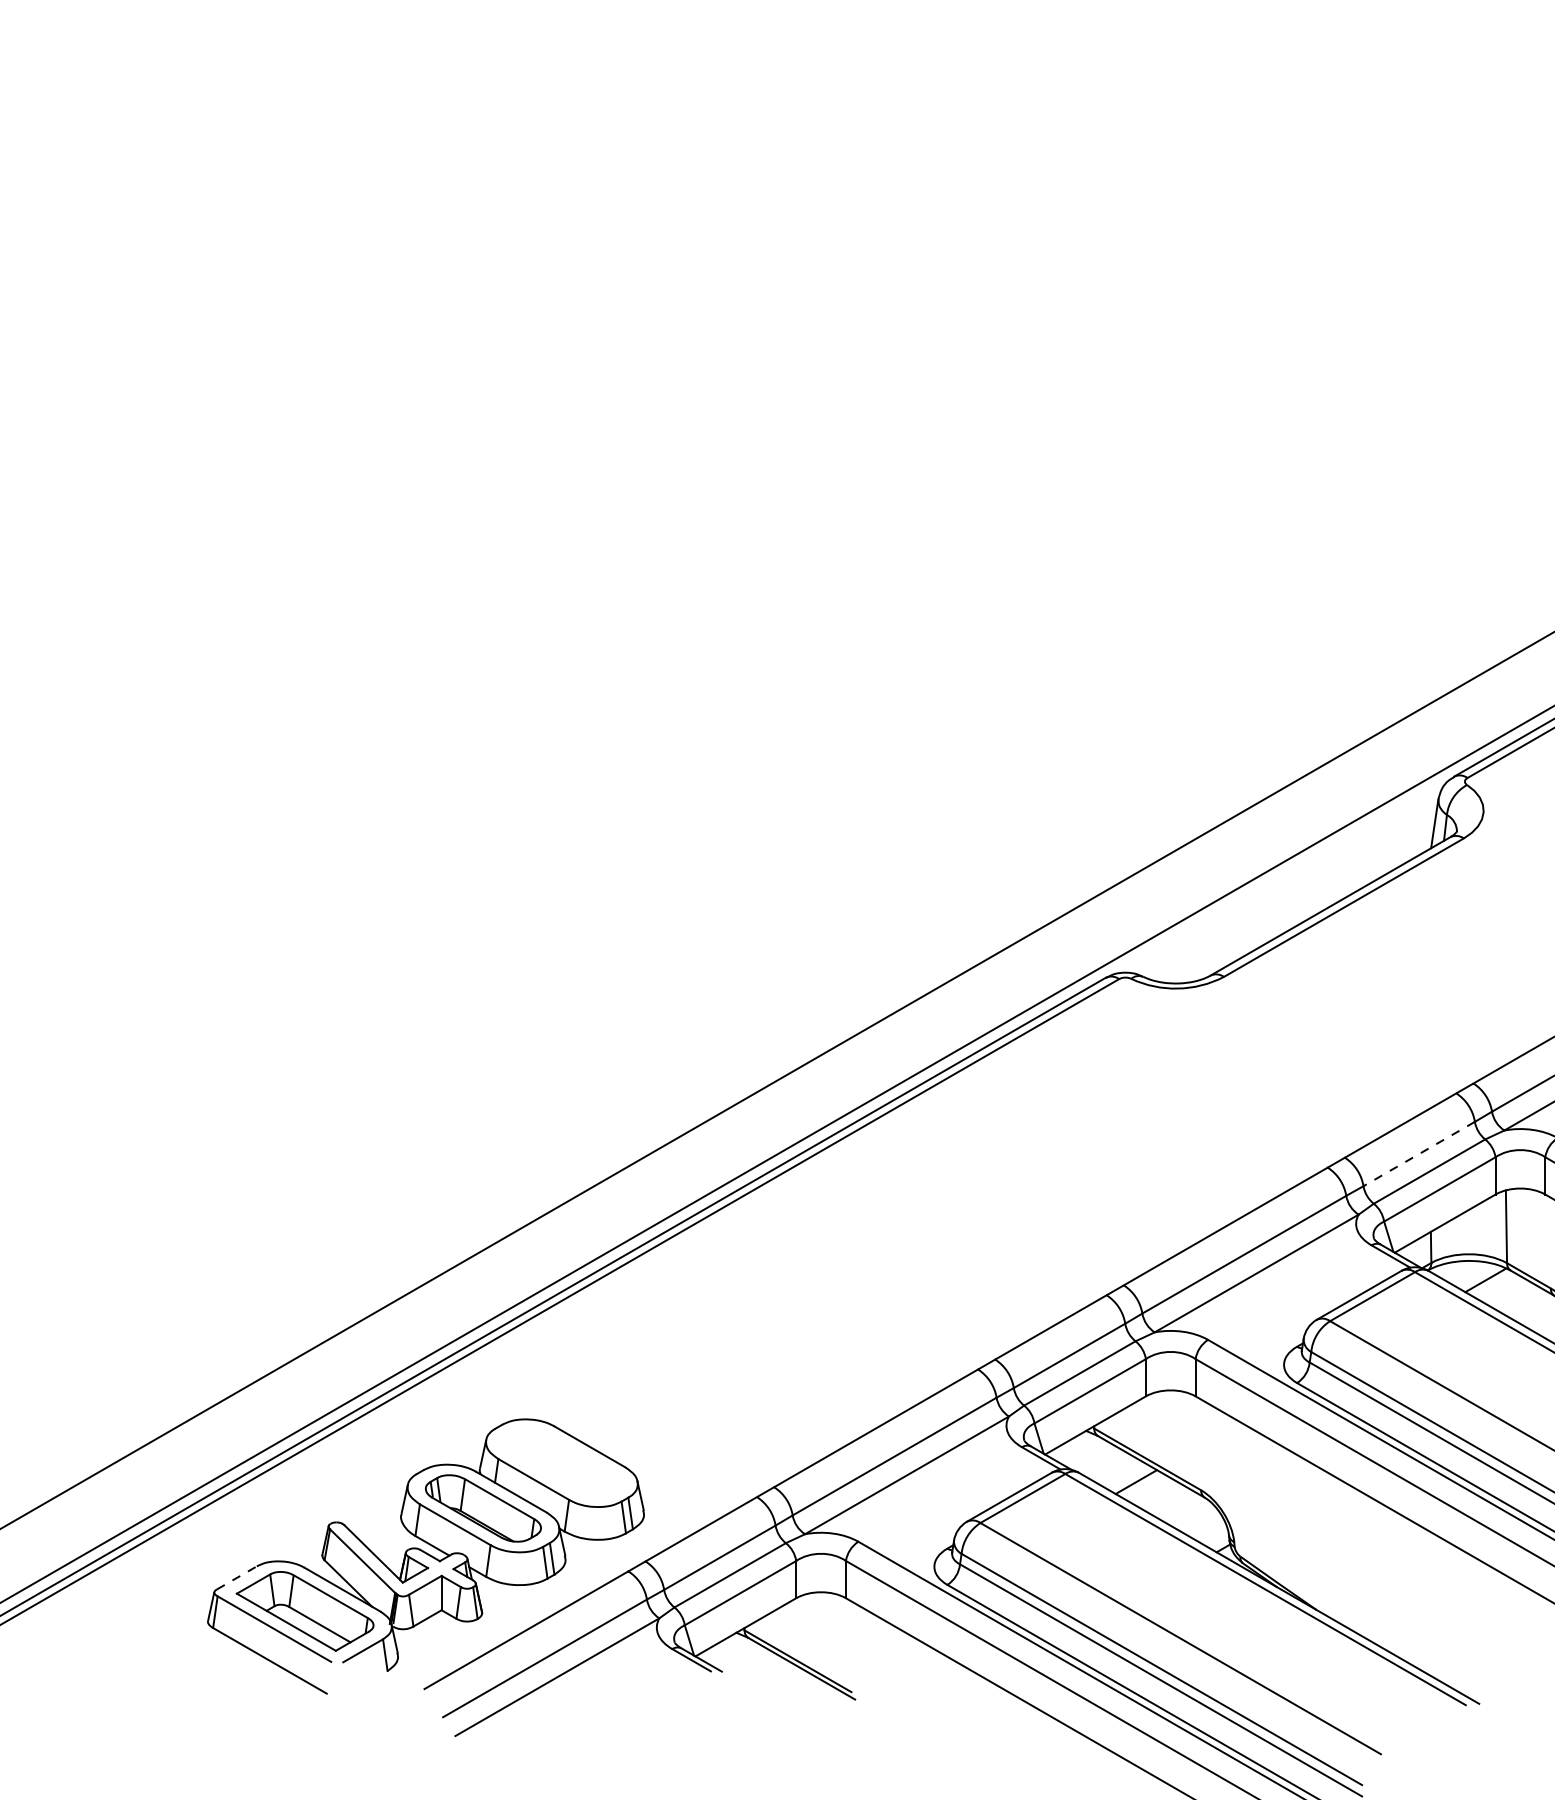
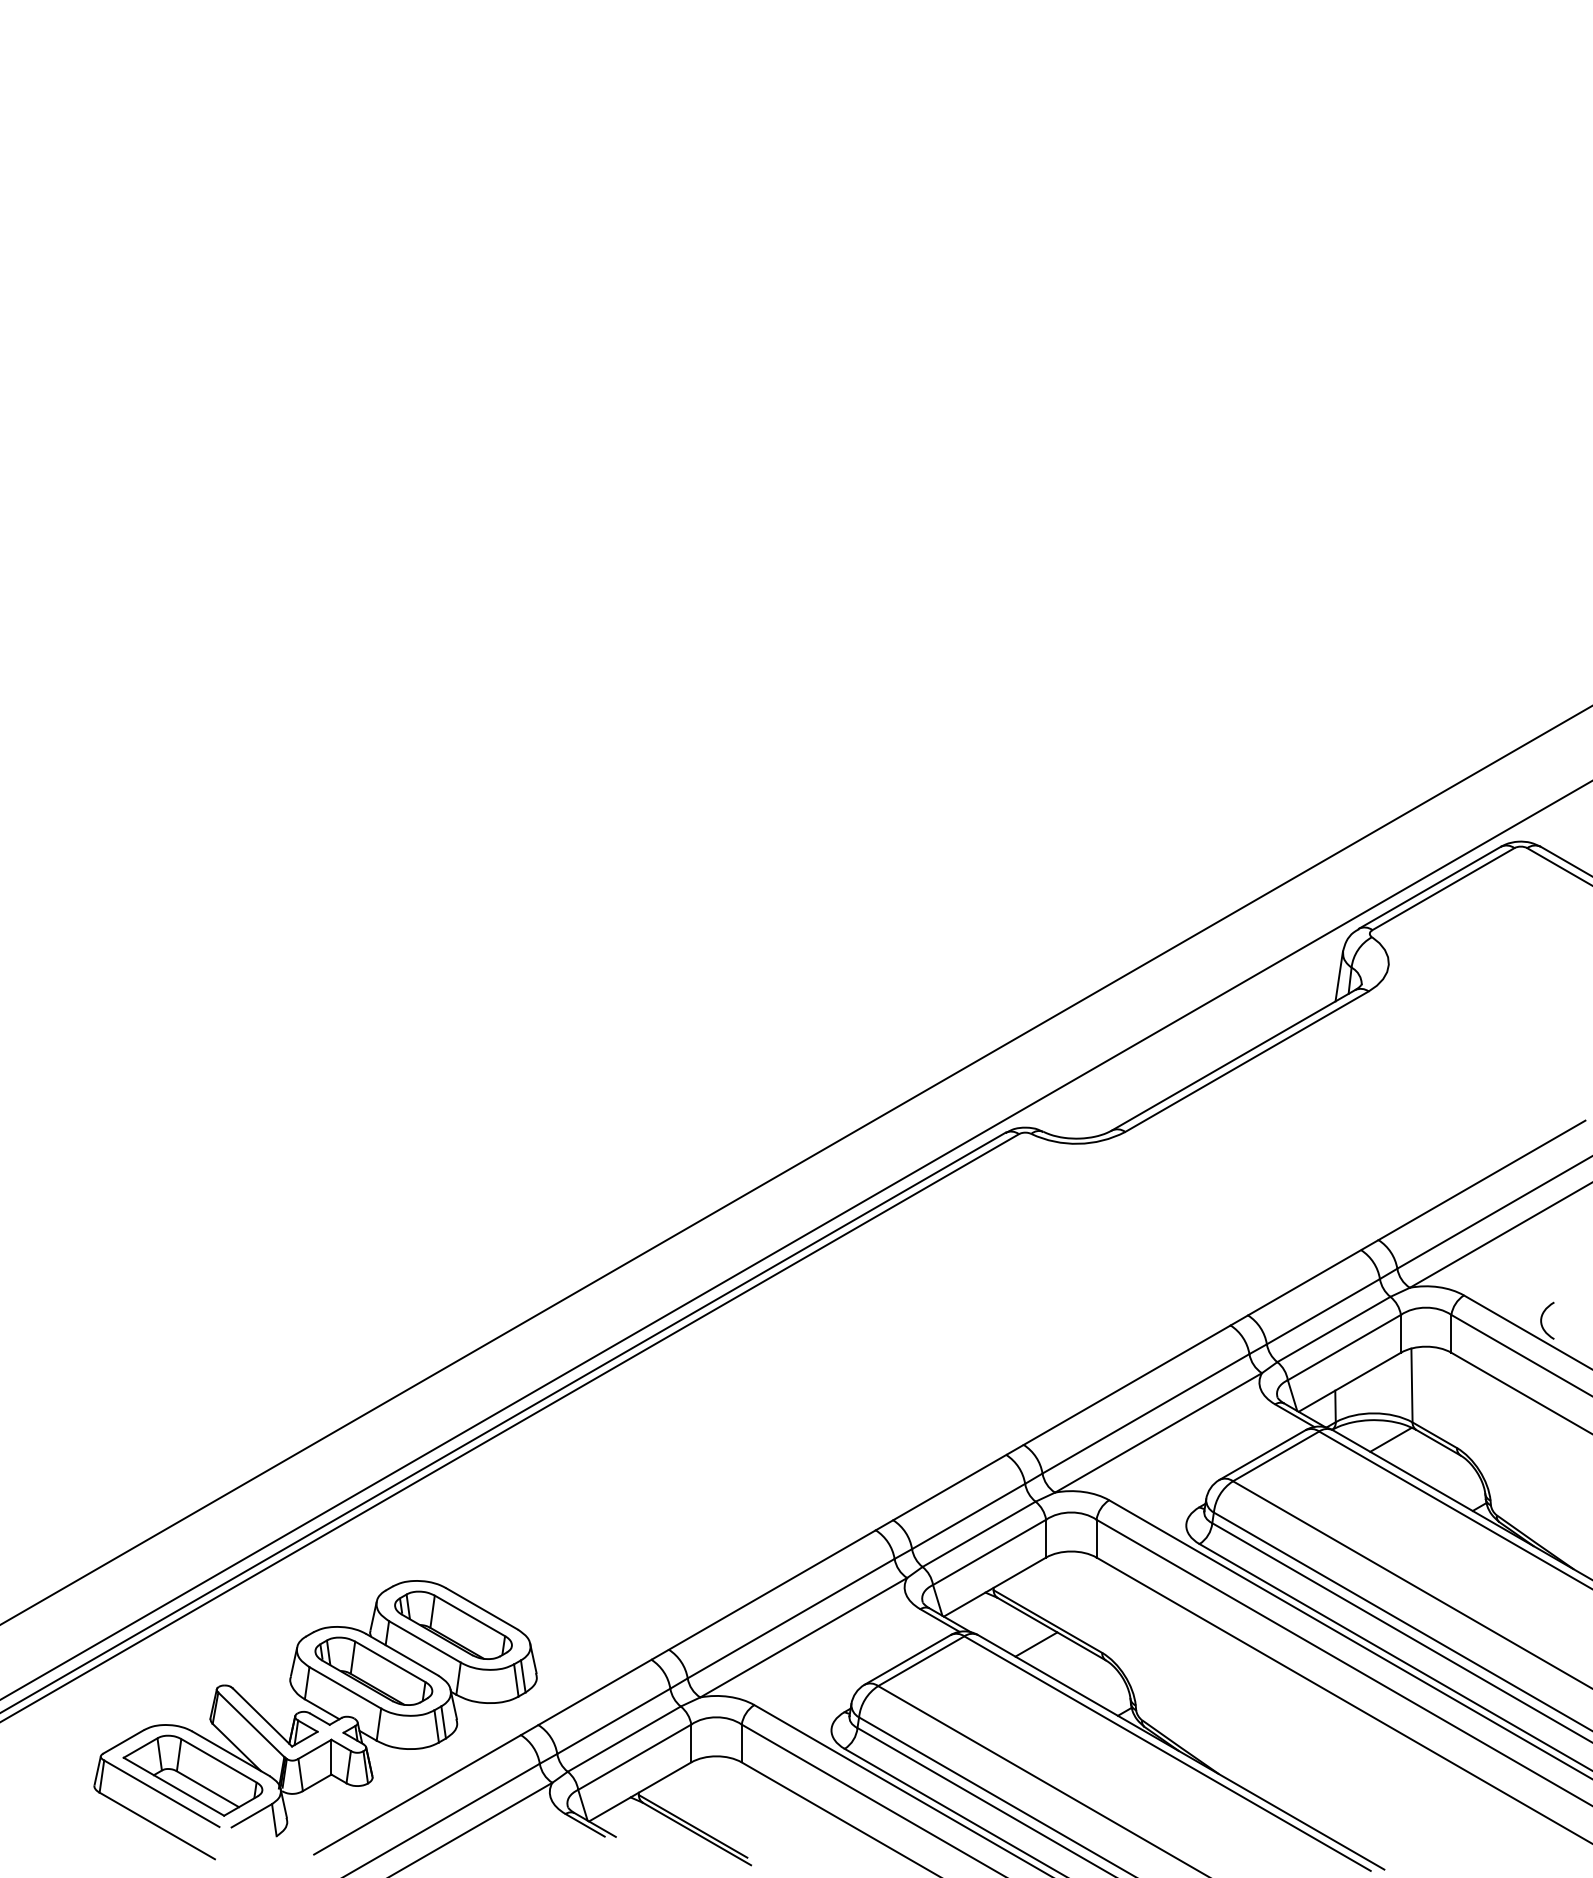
line: (1419, 1153) -> (1323, 1311), dashed -> solid
part: (561, 1462) -> (453, 1624), added
line: (237, 1577) -> (124, 1741), dashed -> solid

